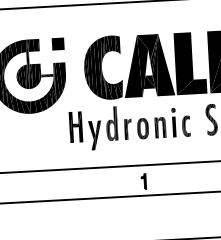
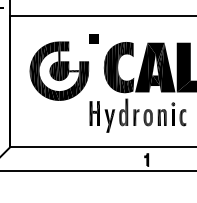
part: (57, 42) -> (93, 38), moved

